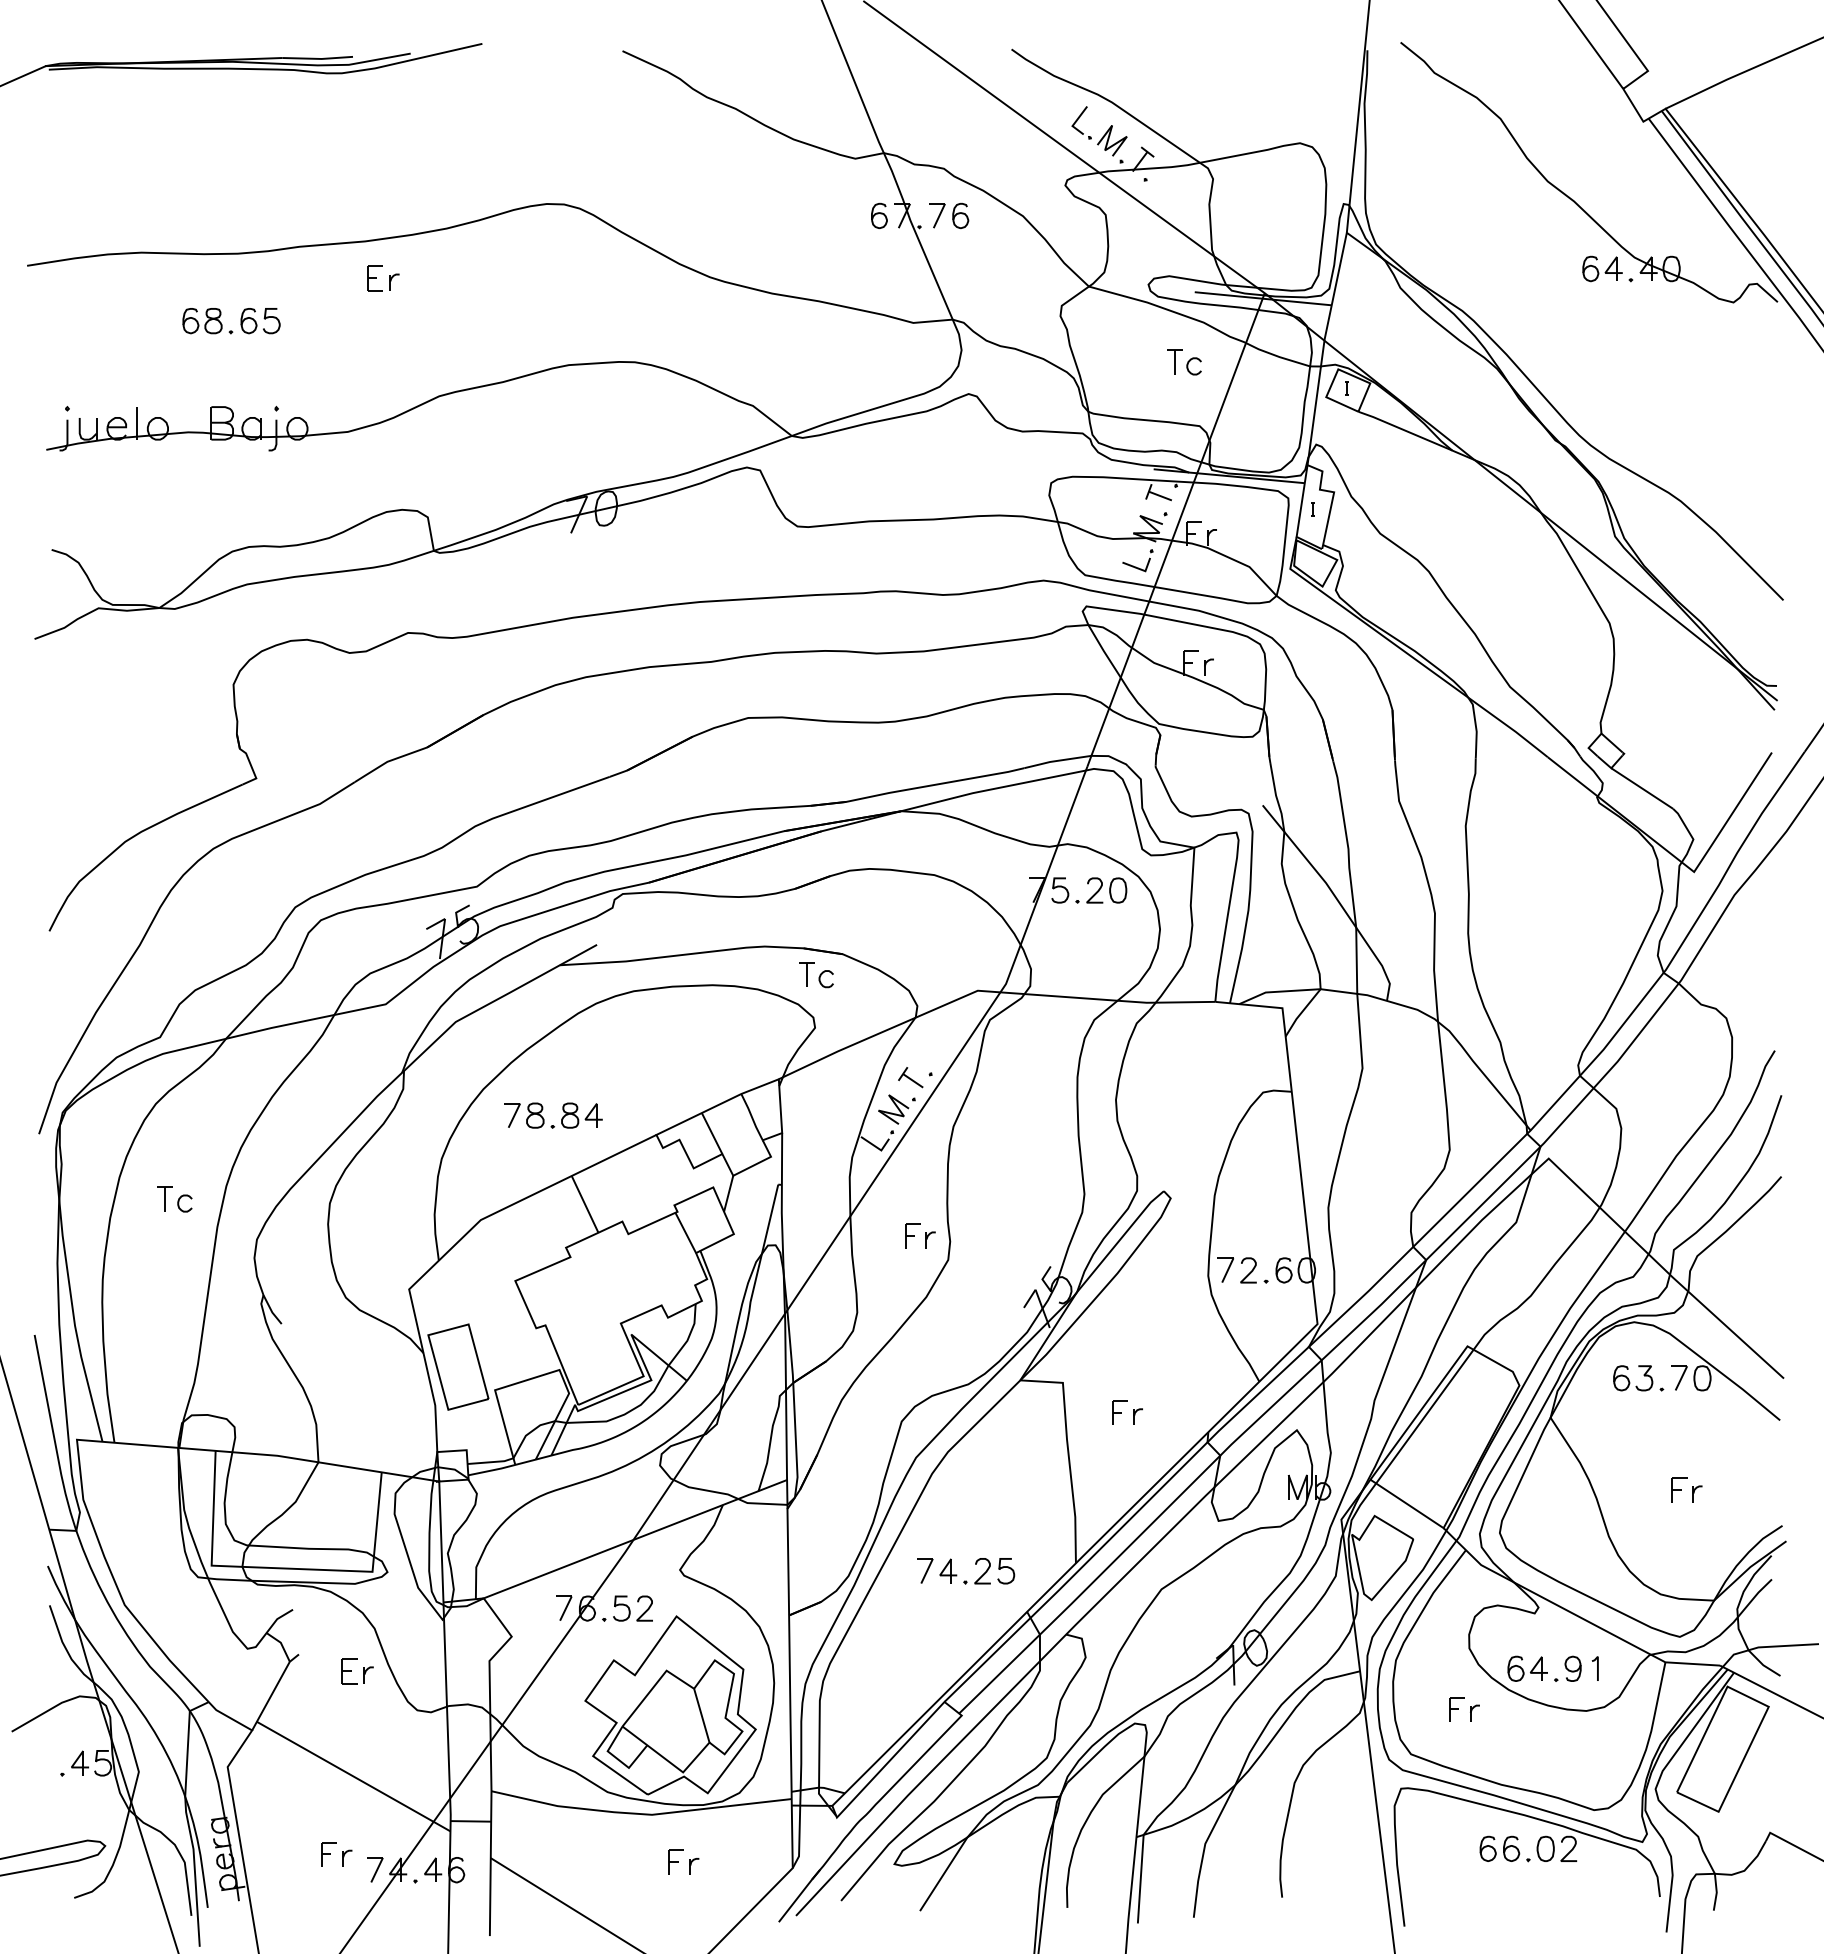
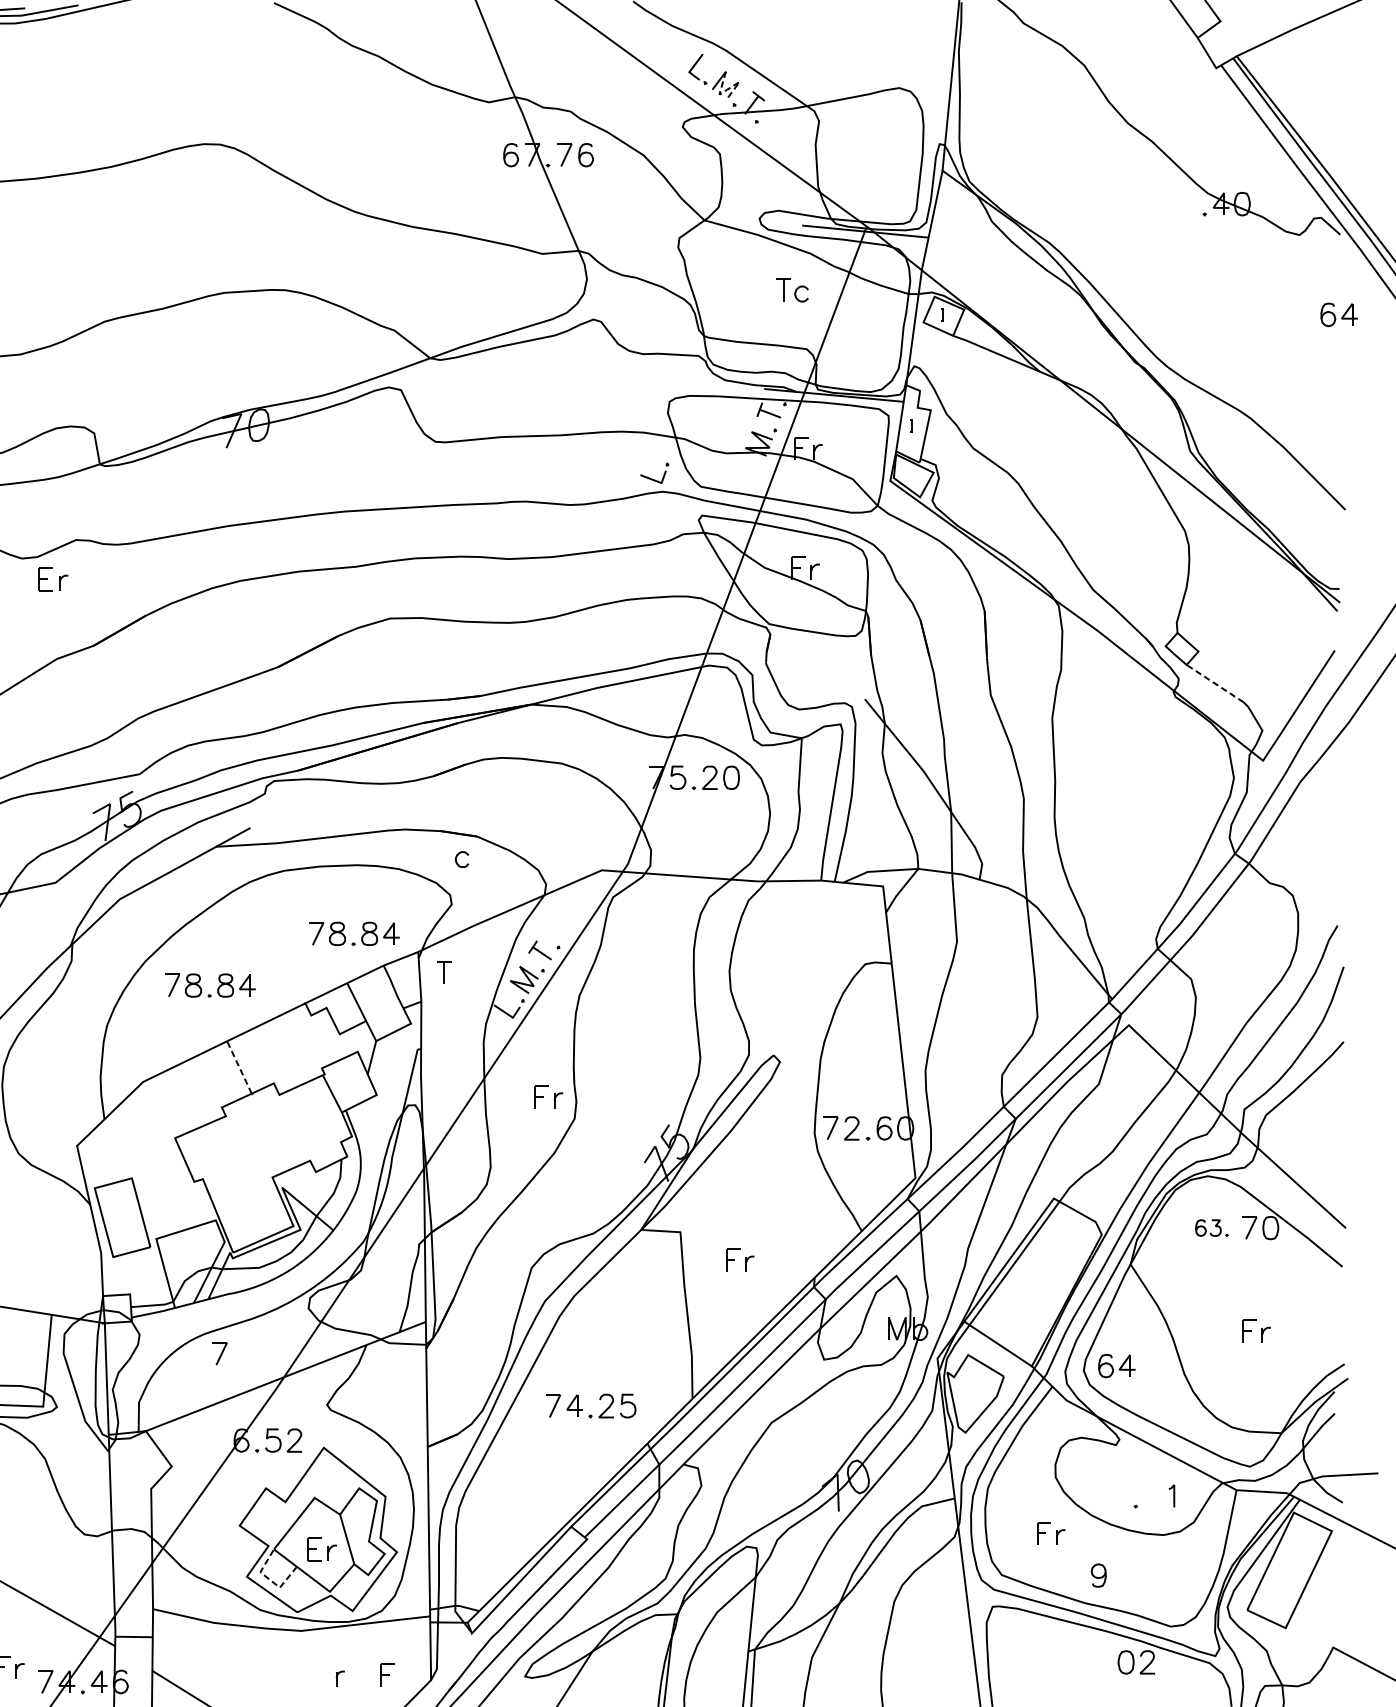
line: (1116, 143) -> (729, 88), solid -> dashed
part: (1602, 268) -> (1339, 314), moved
part: (383, 278) -> (53, 579), moved
part: (1136, 566) -> (653, 478), moved
line: (1642, 788) -> (1215, 683), solid -> dashed
part: (806, 974) -> (443, 972), moved
part: (717, 1062) -> (361, 936), added
line: (585, 1204) -> (239, 1067), solid -> dashed
part: (1638, 1378) -> (1211, 1228), size x0.7
part: (564, 1607) -> (220, 1352), moved
part: (1527, 1668) -> (1116, 1365), moved
part: (1572, 1668) -> (1098, 1575), moved
part: (357, 1671) -> (321, 1549), moved
line: (618, 1759) -> (270, 1579), solid -> dashed
part: (1504, 1848) -> (1088, 1662), removed
part: (675, 1861) -> (386, 1674), moved

